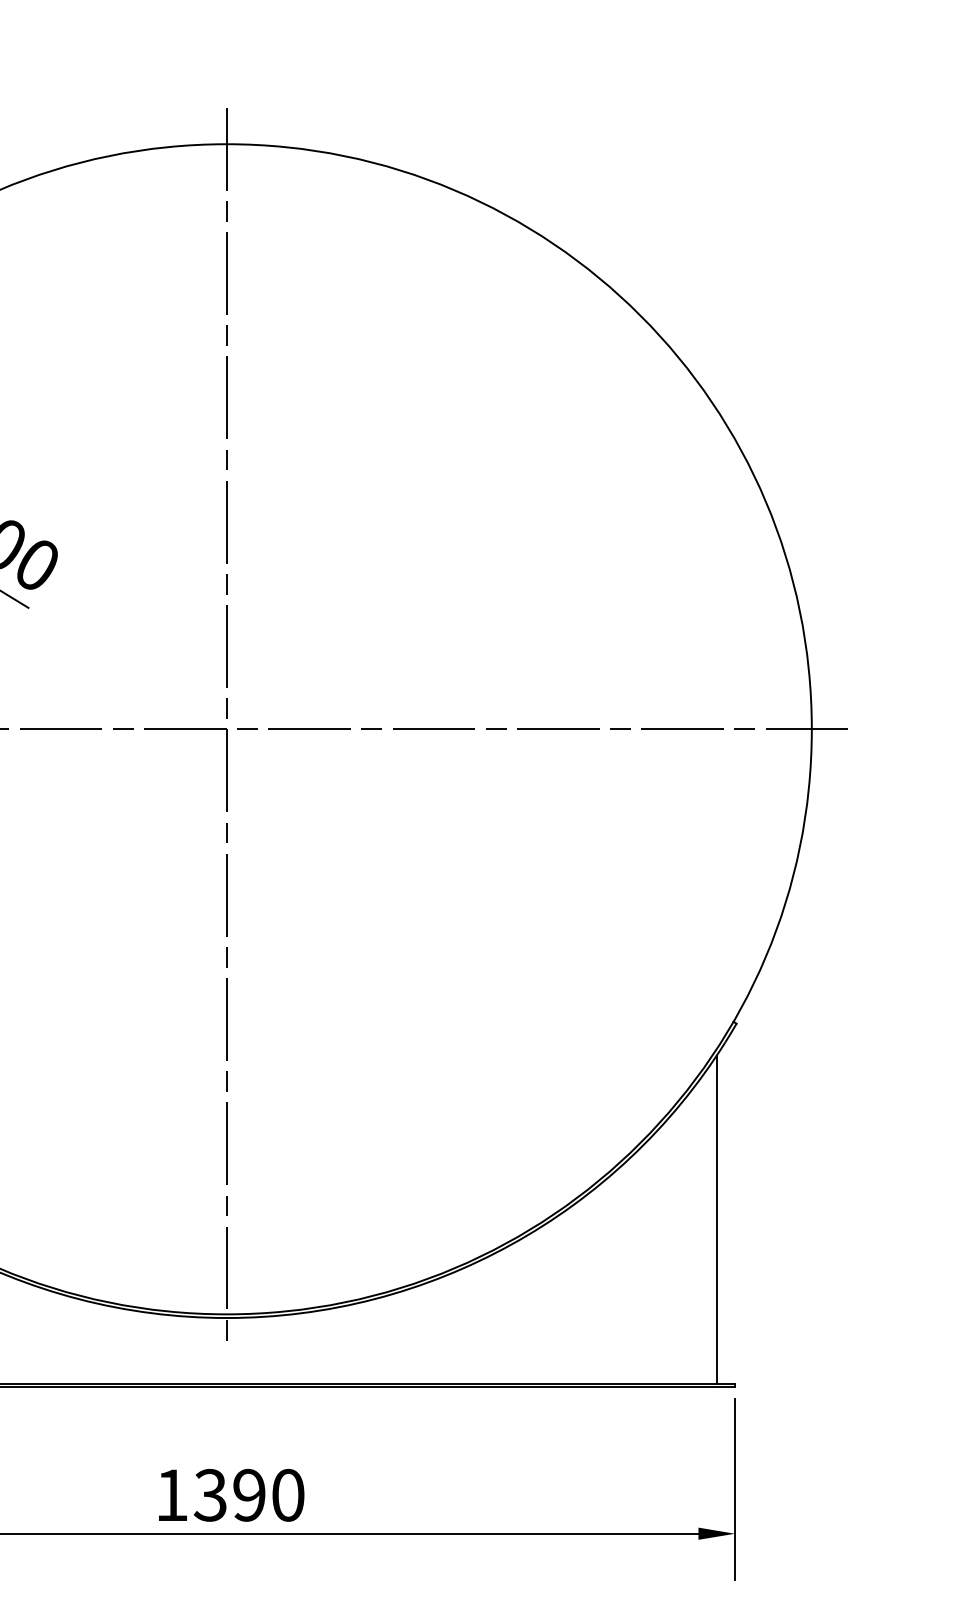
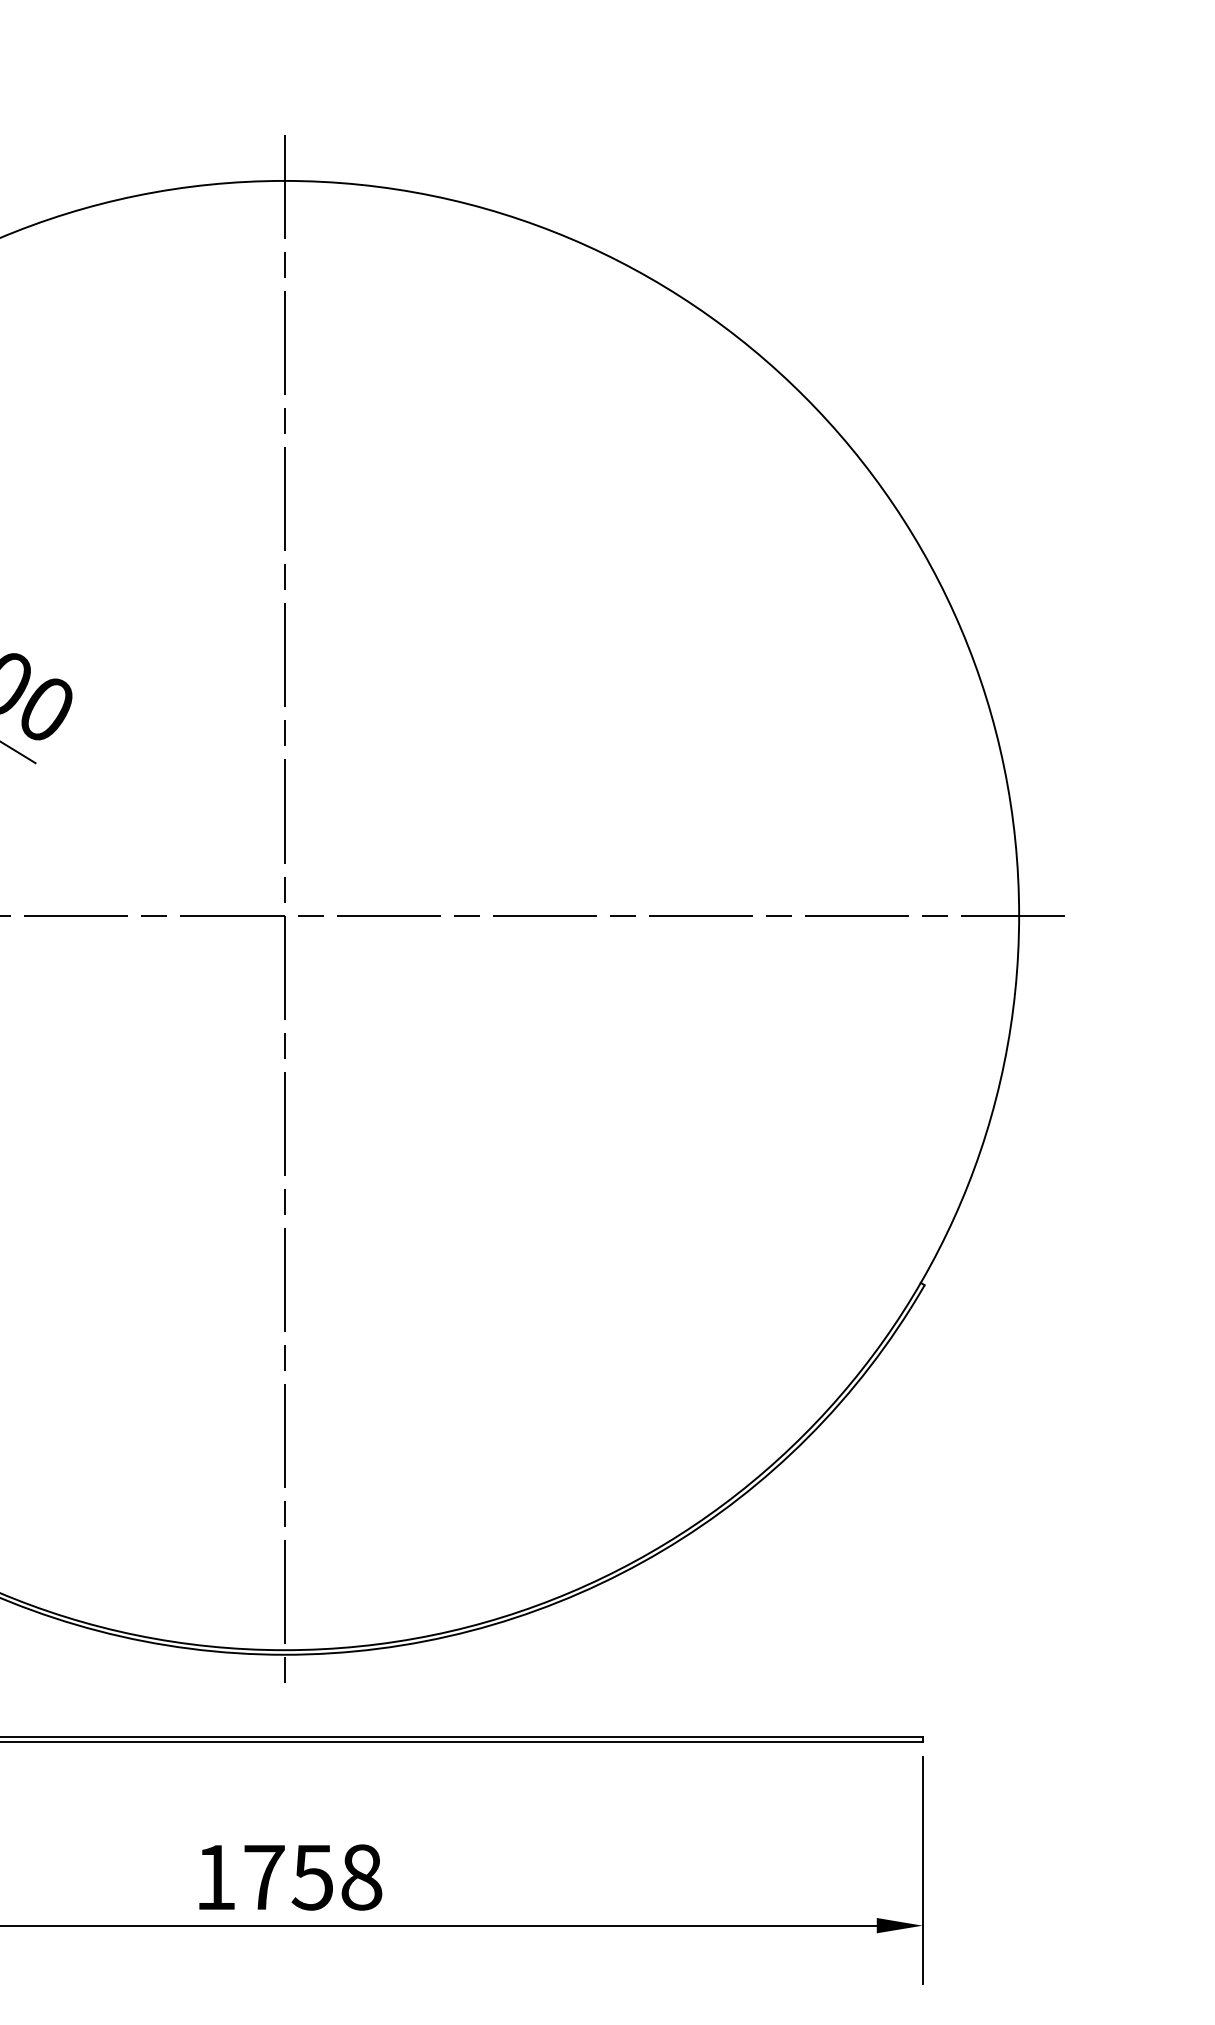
line: (716, 1219) -> (899, 1531), removed
text: (249, 1495) -> (312, 1877), 1390 -> 1758

